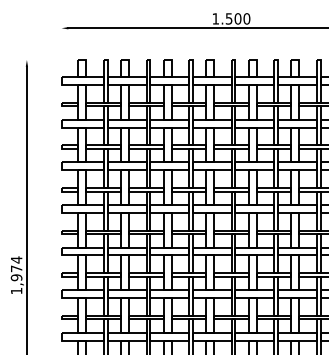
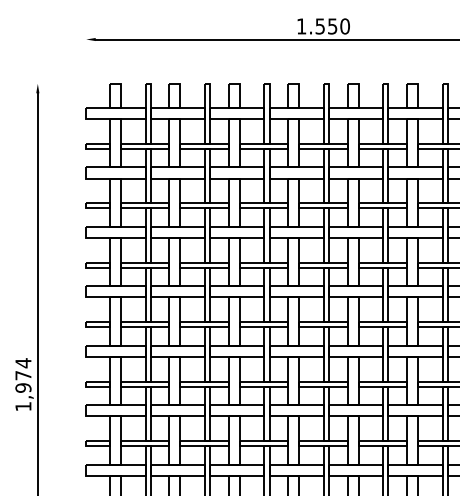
text: (237, 18) -> (331, 25), 1.500 -> 1.550

